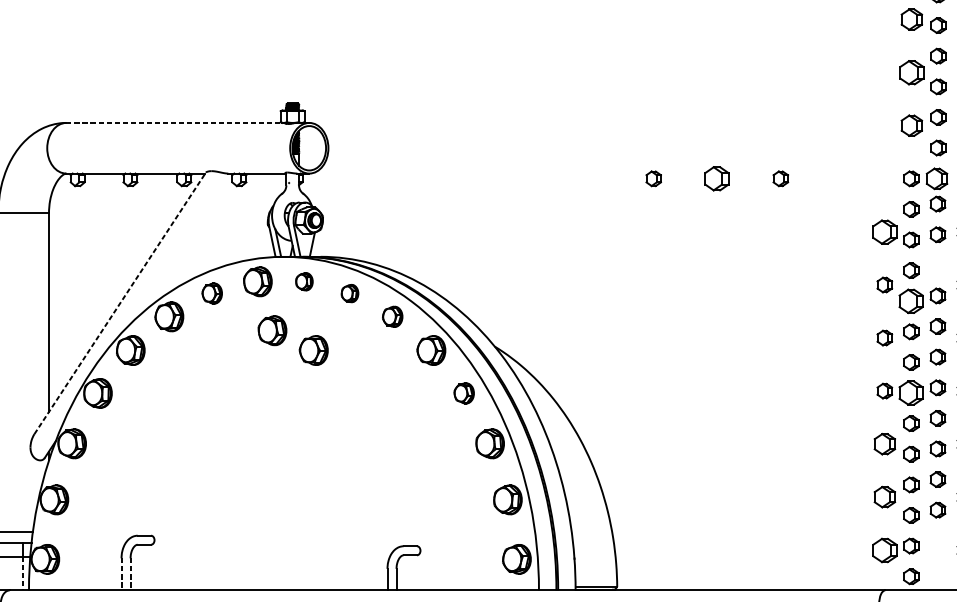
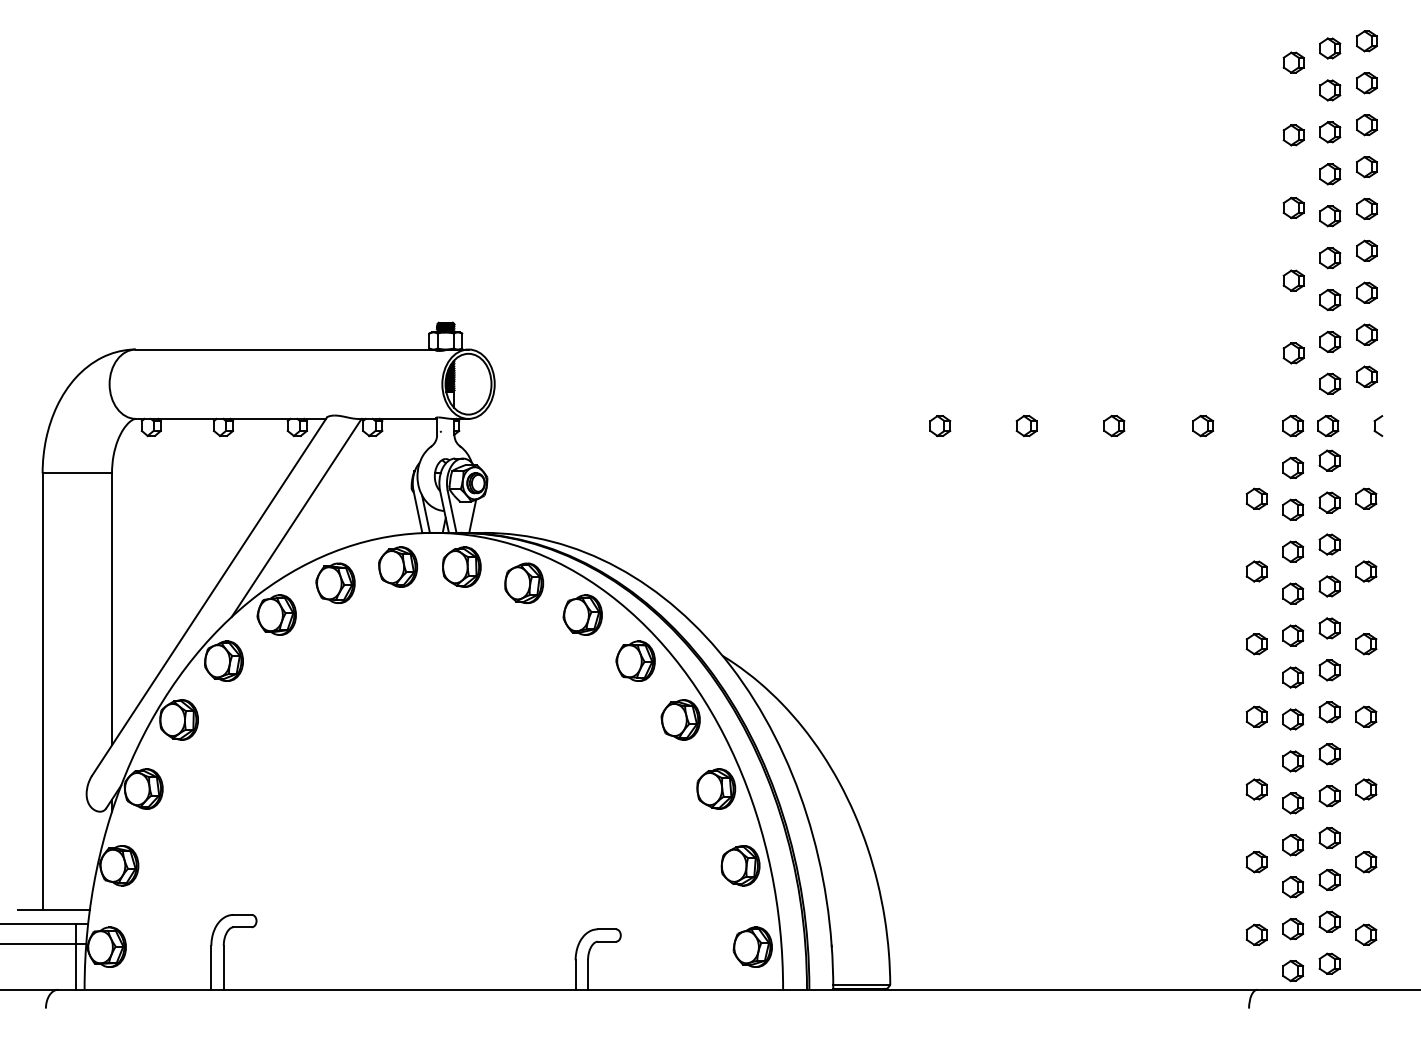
part: (911, 19) -> (1293, 207), size x0.71
part: (911, 72) -> (1293, 280), size x0.62
line: (174, 122) -> (283, 349), dashed -> solid
part: (911, 125) -> (1293, 353), size x0.71
part: (716, 178) -> (1026, 425), size x0.62
part: (937, 178) -> (1328, 425), size x0.71
part: (845, 179) -> (1203, 426), added
part: (884, 231) -> (1256, 498), size x0.62
line: (183, 245) -> (296, 517), added
part: (937, 265) -> (1329, 544), added
part: (304, 281) -> (461, 566), size x1.67
part: (212, 293) -> (335, 582), size x1.43
part: (350, 293) -> (524, 582), size x1.67
part: (911, 301) -> (1293, 593), size x0.62
line: (120, 303) -> (209, 596), dashed -> solid
part: (392, 316) -> (582, 614), size x1.43
part: (272, 330) -> (417, 633), removed
part: (313, 349) -> (474, 660), removed
part: (464, 393) -> (680, 719), size x1.43
part: (911, 393) -> (1293, 719), size x0.62
part: (884, 444) -> (1256, 789), size x0.71
part: (884, 497) -> (1256, 862), size x0.71
part: (937, 540) -> (1329, 921), added
part: (884, 550) -> (1256, 934), size x0.62
part: (937, 571) -> (1329, 963), added
line: (22, 573) -> (75, 966), dashed -> solid
line: (121, 574) -> (211, 967), dashed -> solid
line: (130, 574) -> (223, 967), dashed -> solid

